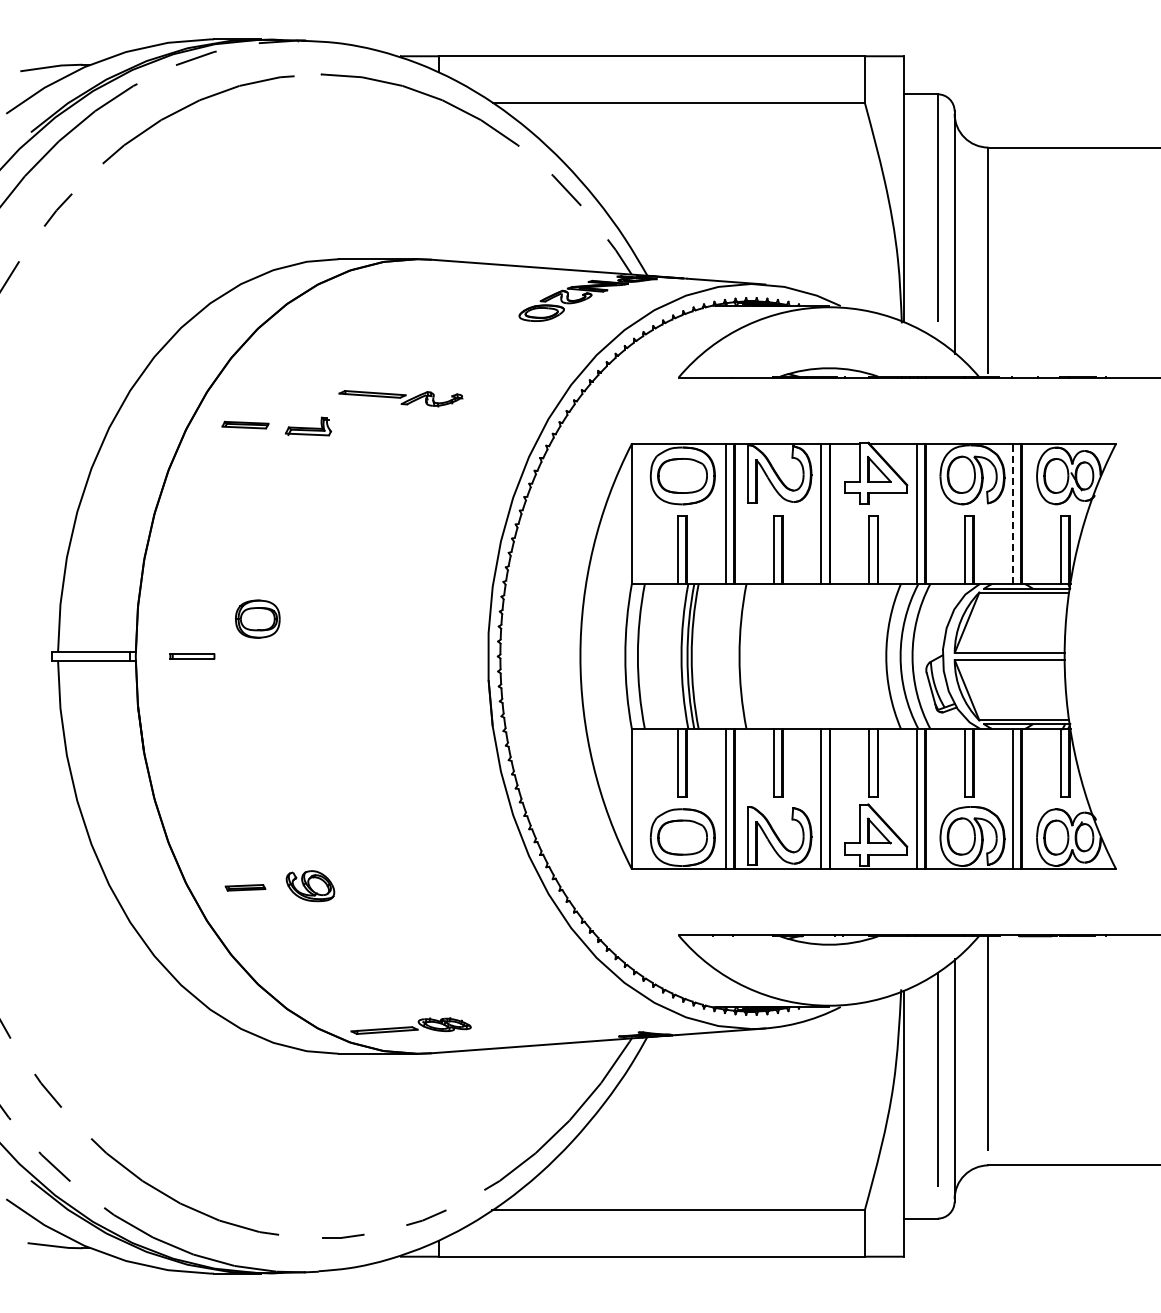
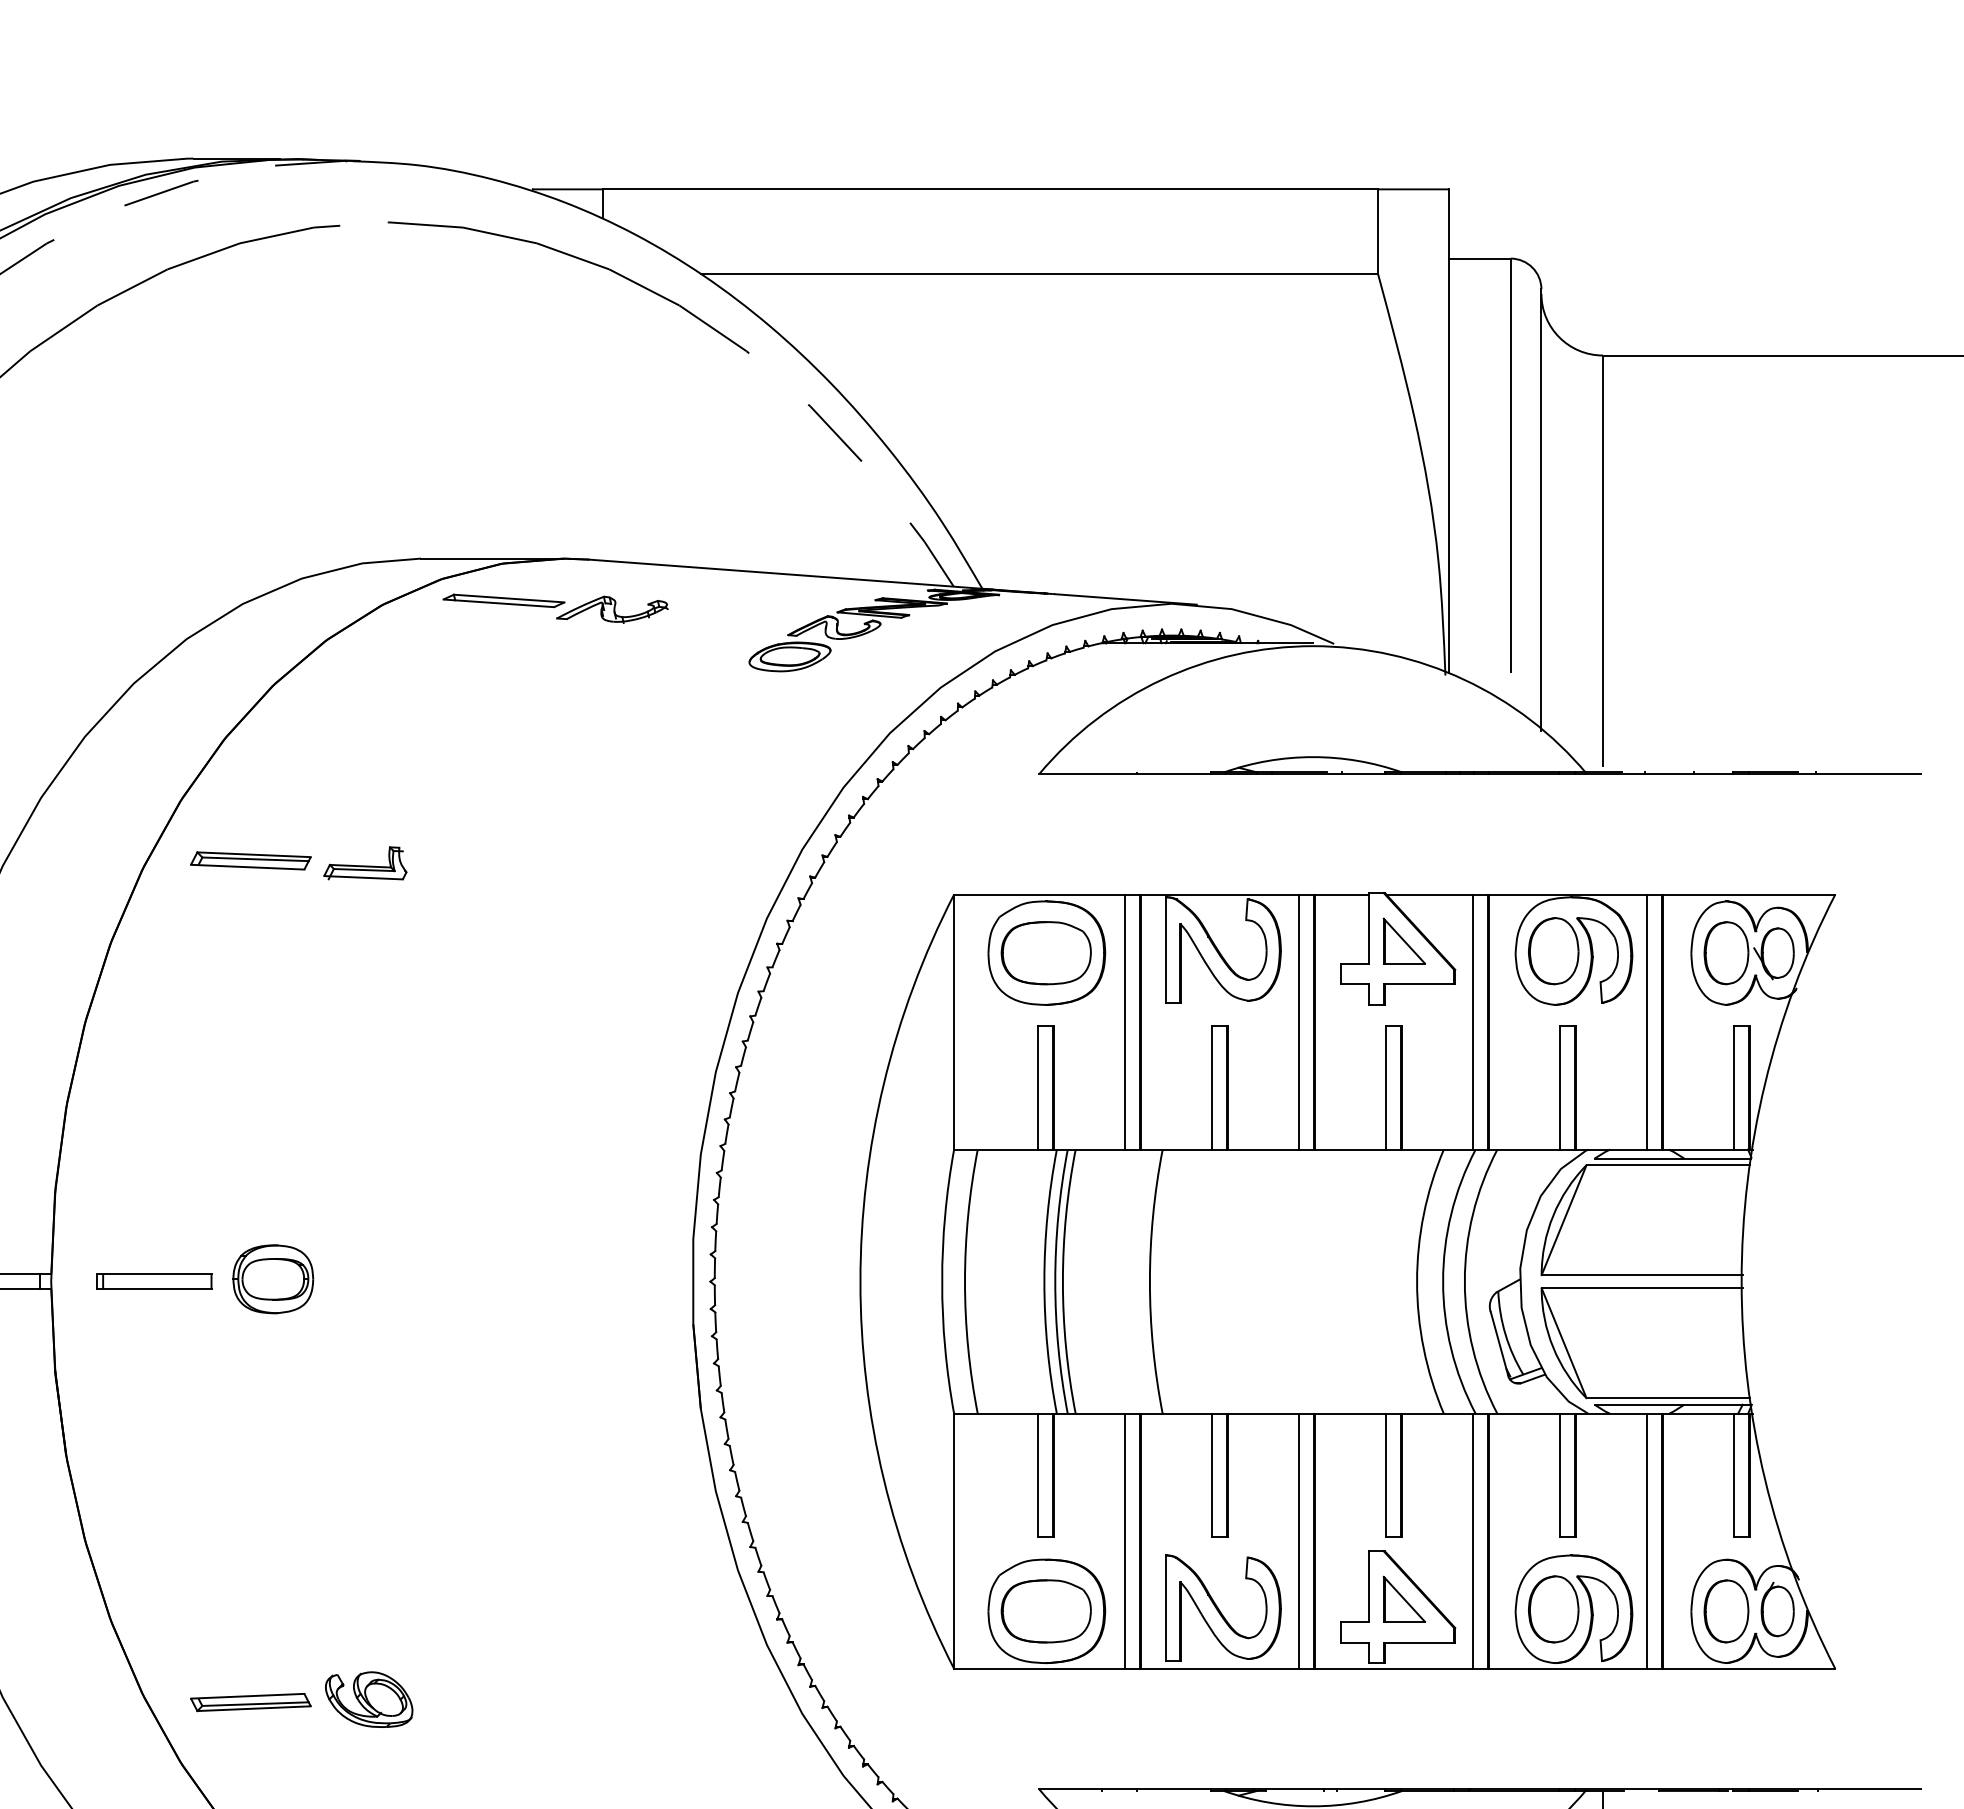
part: (400, 398) -> (554, 608), moved
part: (245, 424) -> (250, 859), size x1.43
line: (1012, 513) -> (1646, 1021), dashed -> solid
part: (257, 618) -> (272, 1278), moved
part: (192, 656) -> (154, 1281), size x1.43
part: (245, 887) -> (250, 1702), size x1.67

